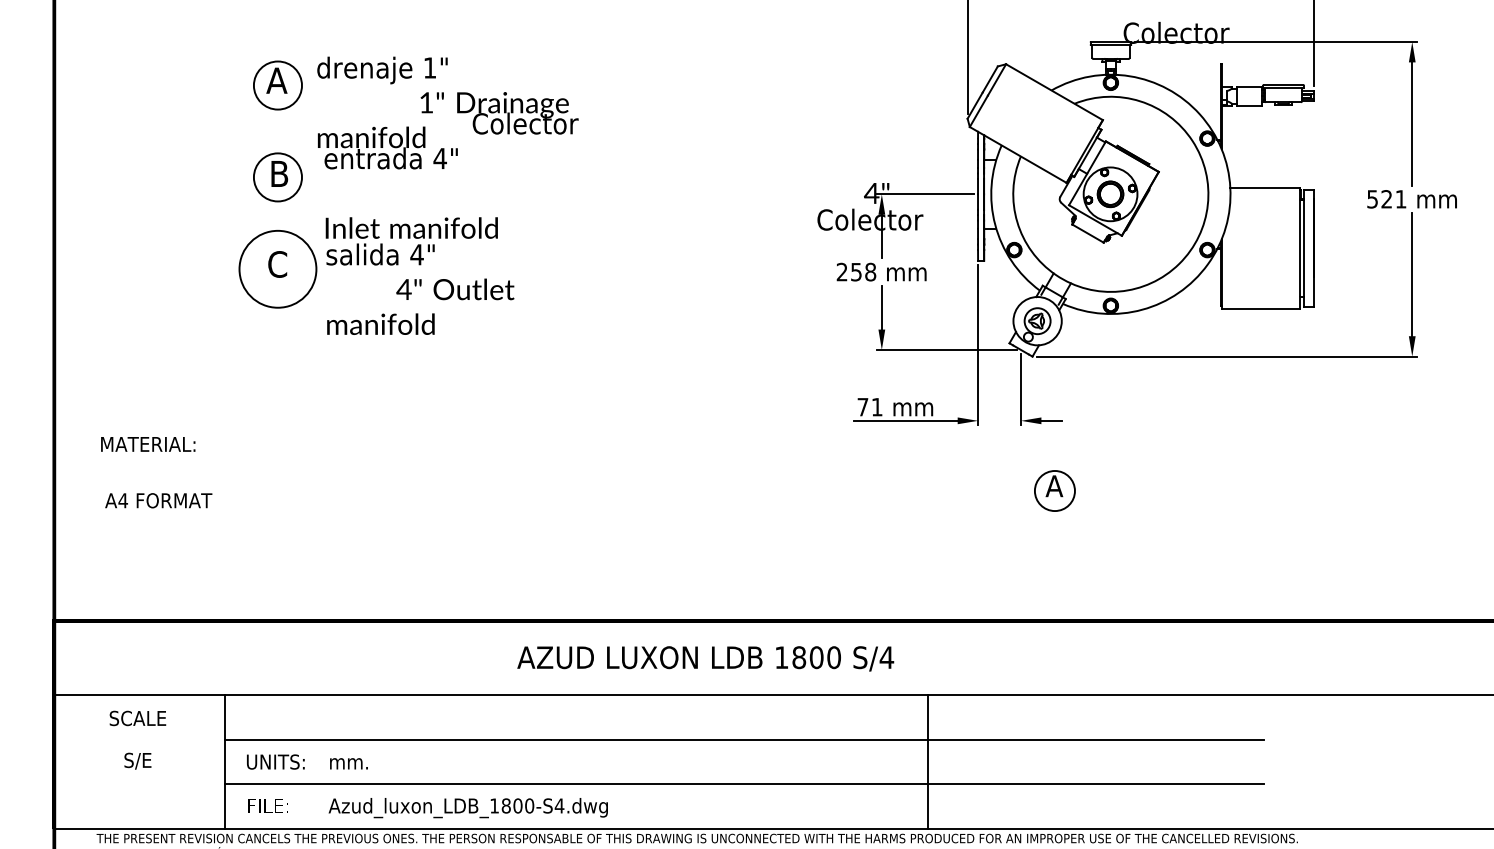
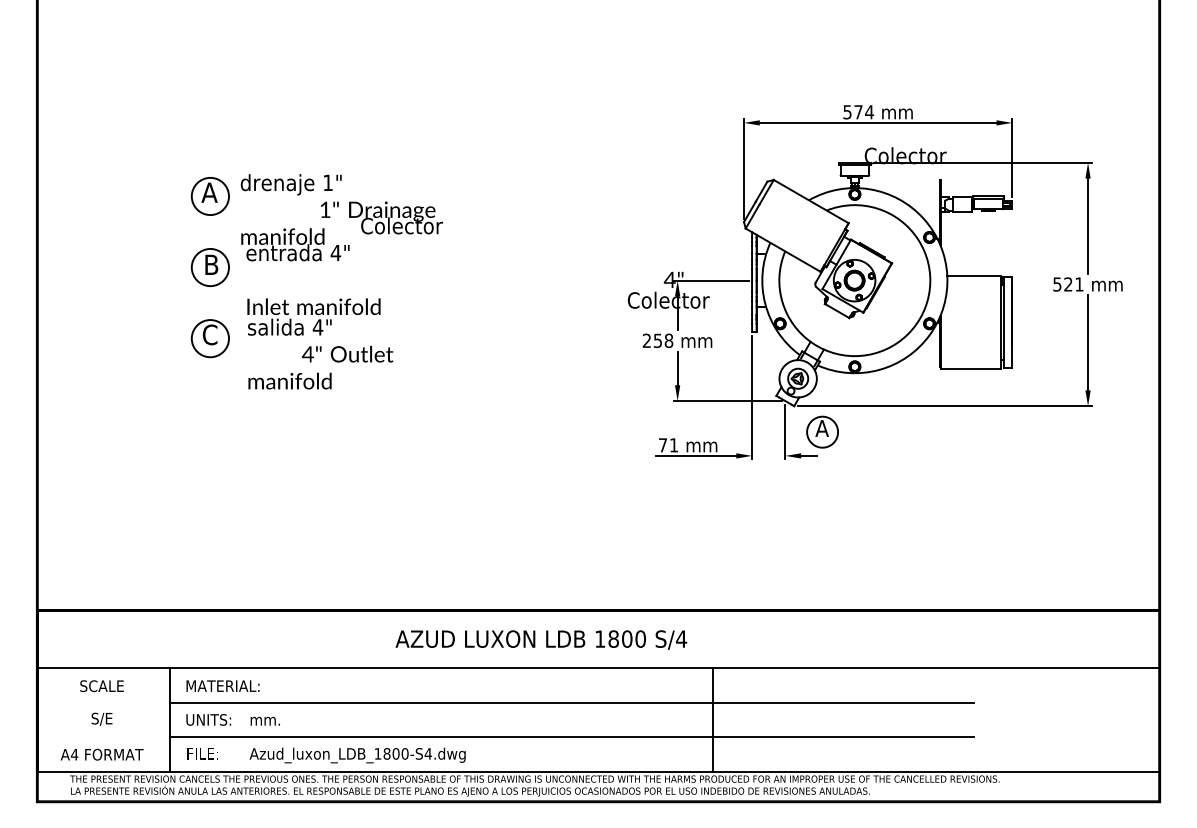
circle: (276, 269) -> (209, 338), size x0.62
text: (147, 443) -> (222, 685), moved
part: (1054, 490) -> (822, 431), moved
text: (157, 500) -> (101, 754), moved

